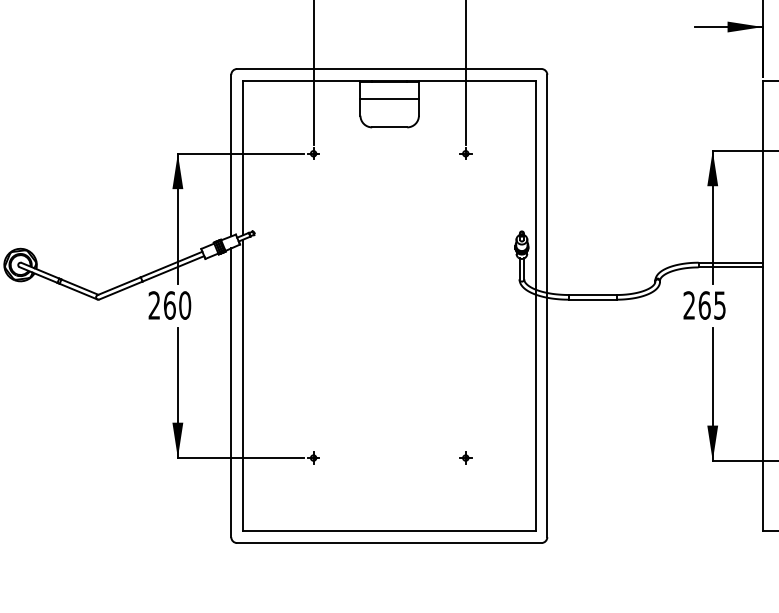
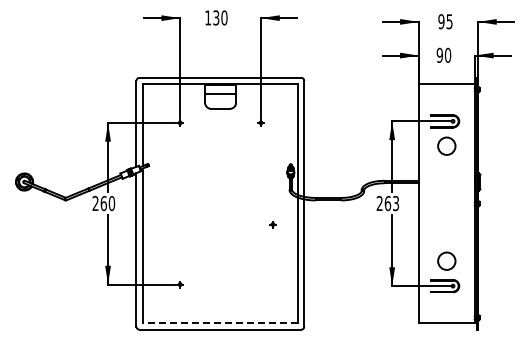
text: (718, 305) -> (395, 203), 265 -> 263
part: (464, 457) -> (272, 224), moved
line: (389, 531) -> (220, 323), solid -> dashed

